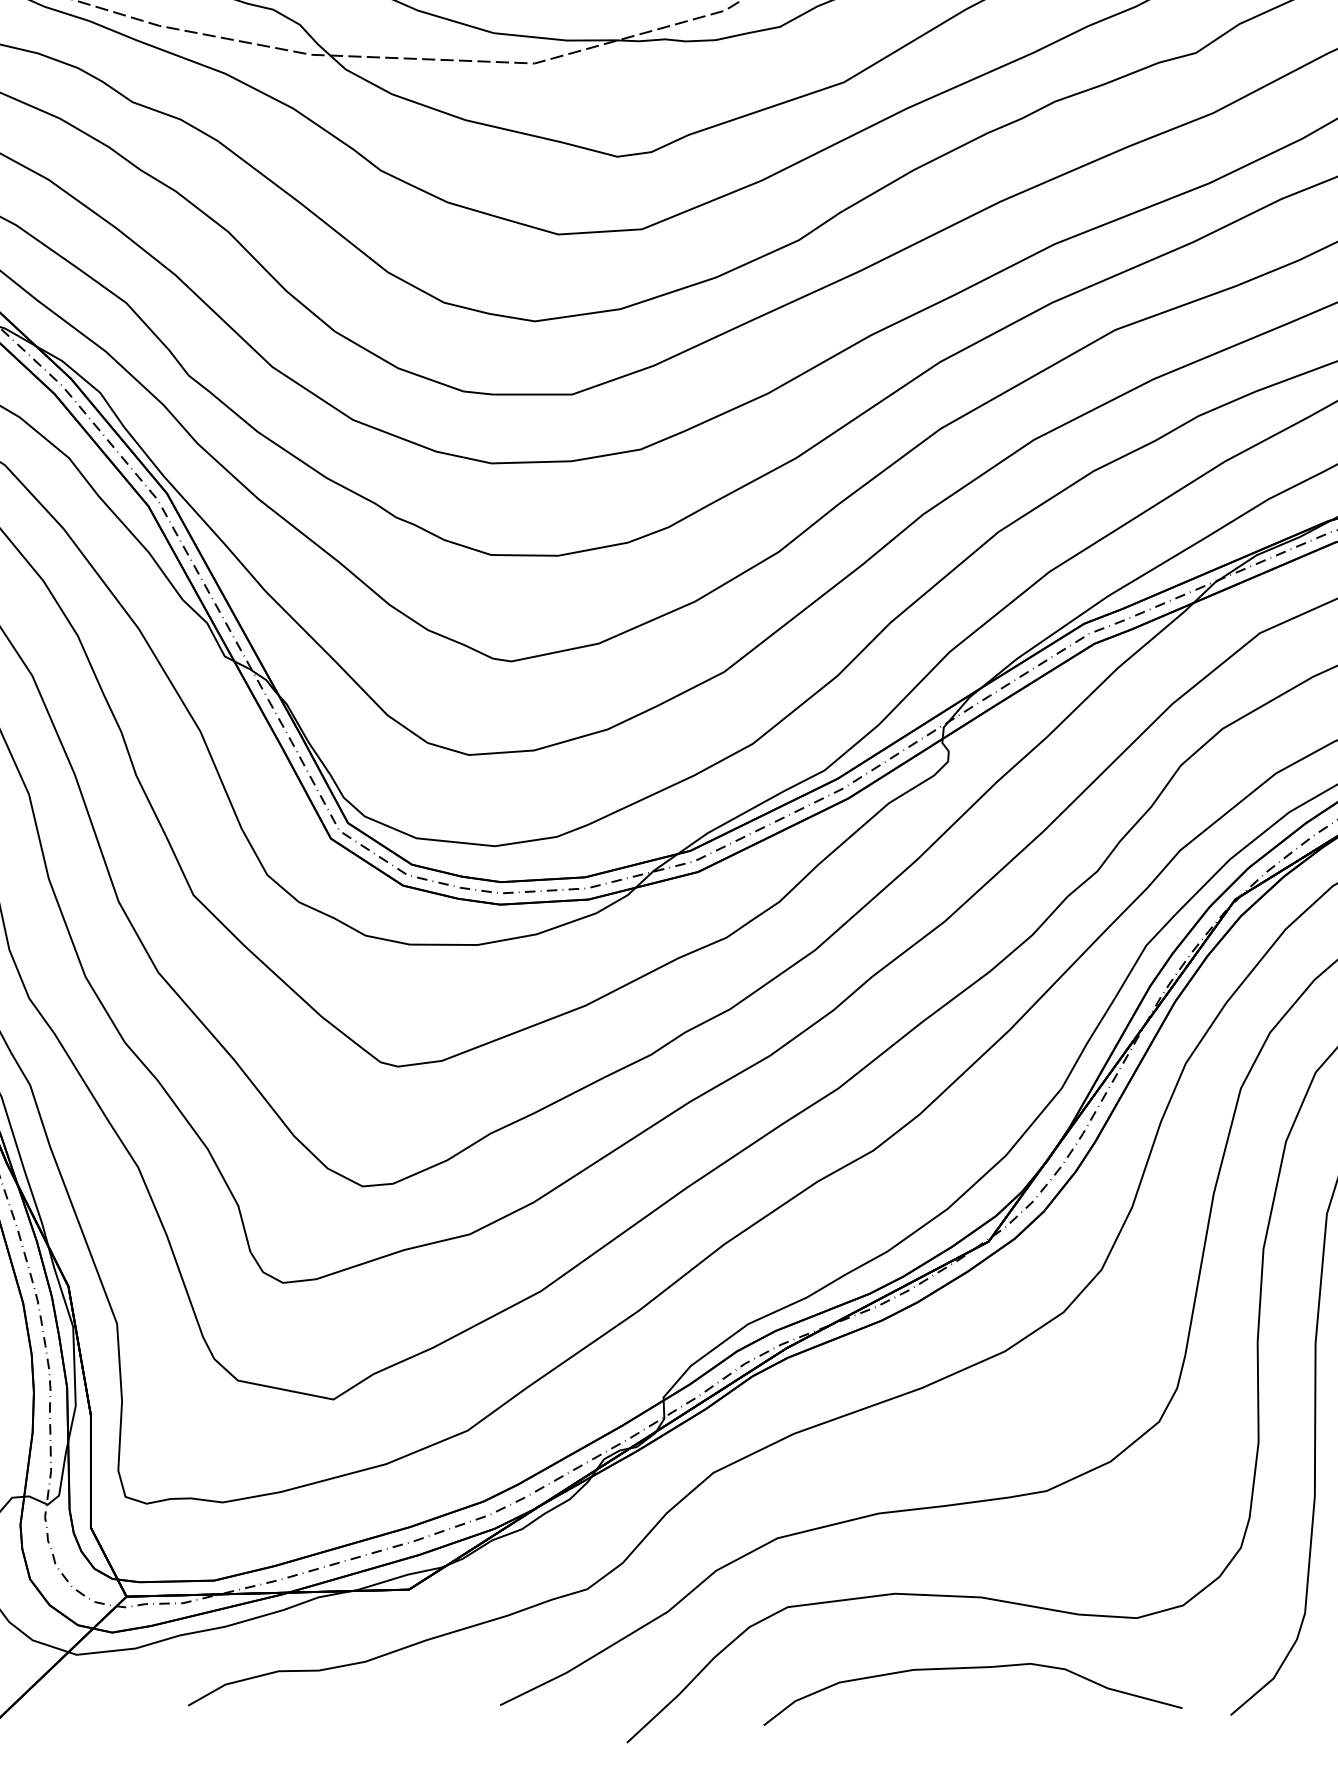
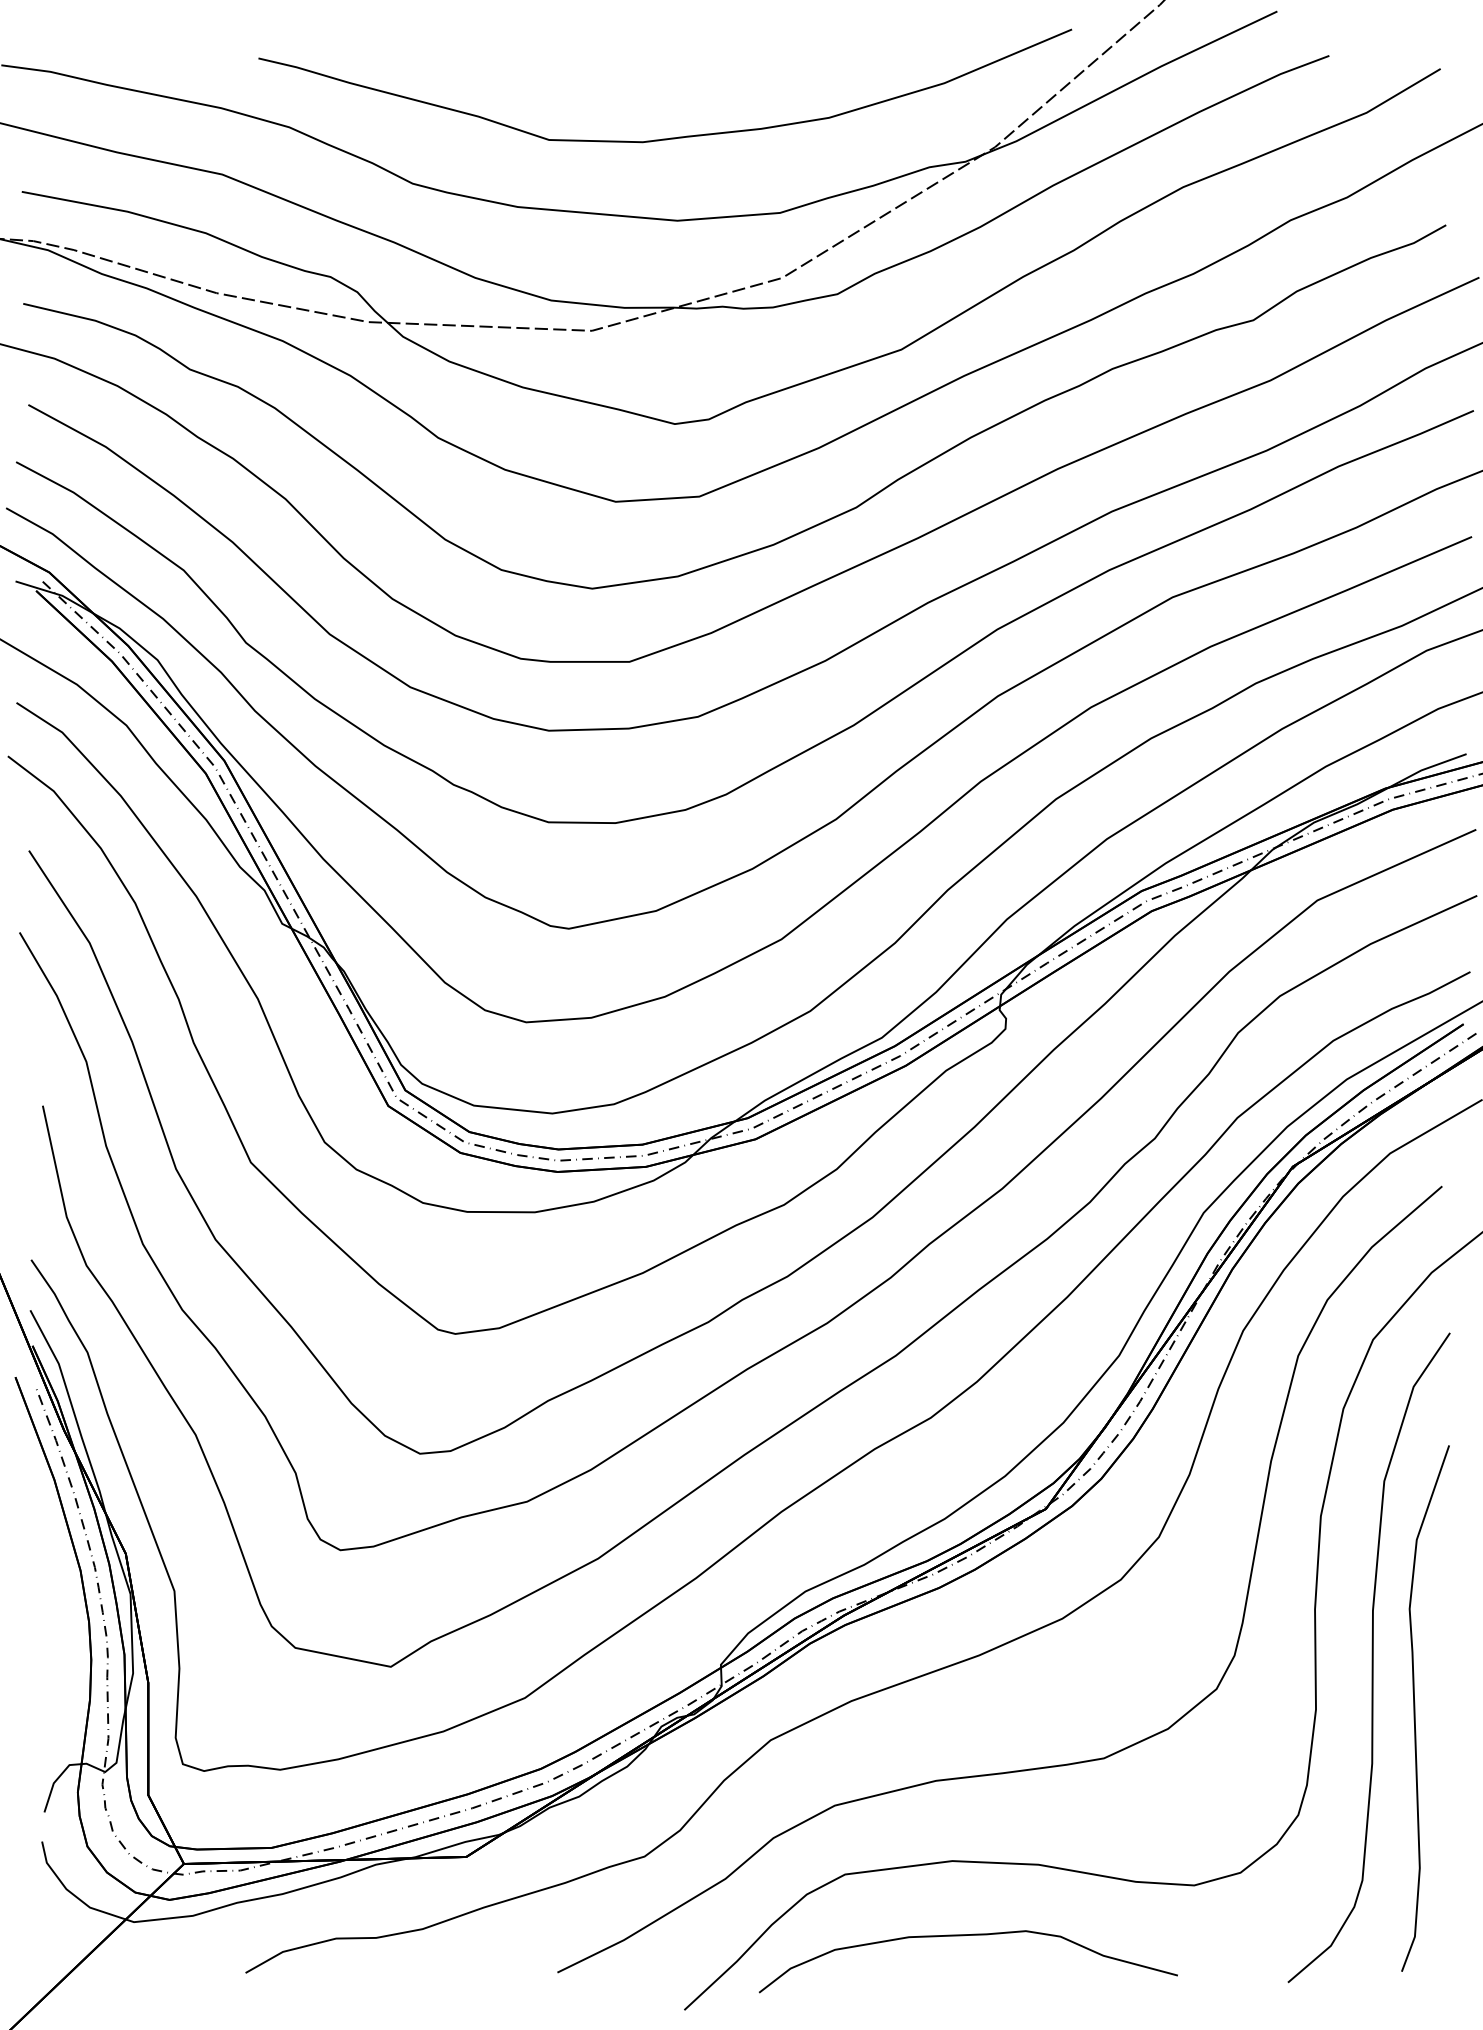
curve: (968, 1669) -> (963, 1936), moved

